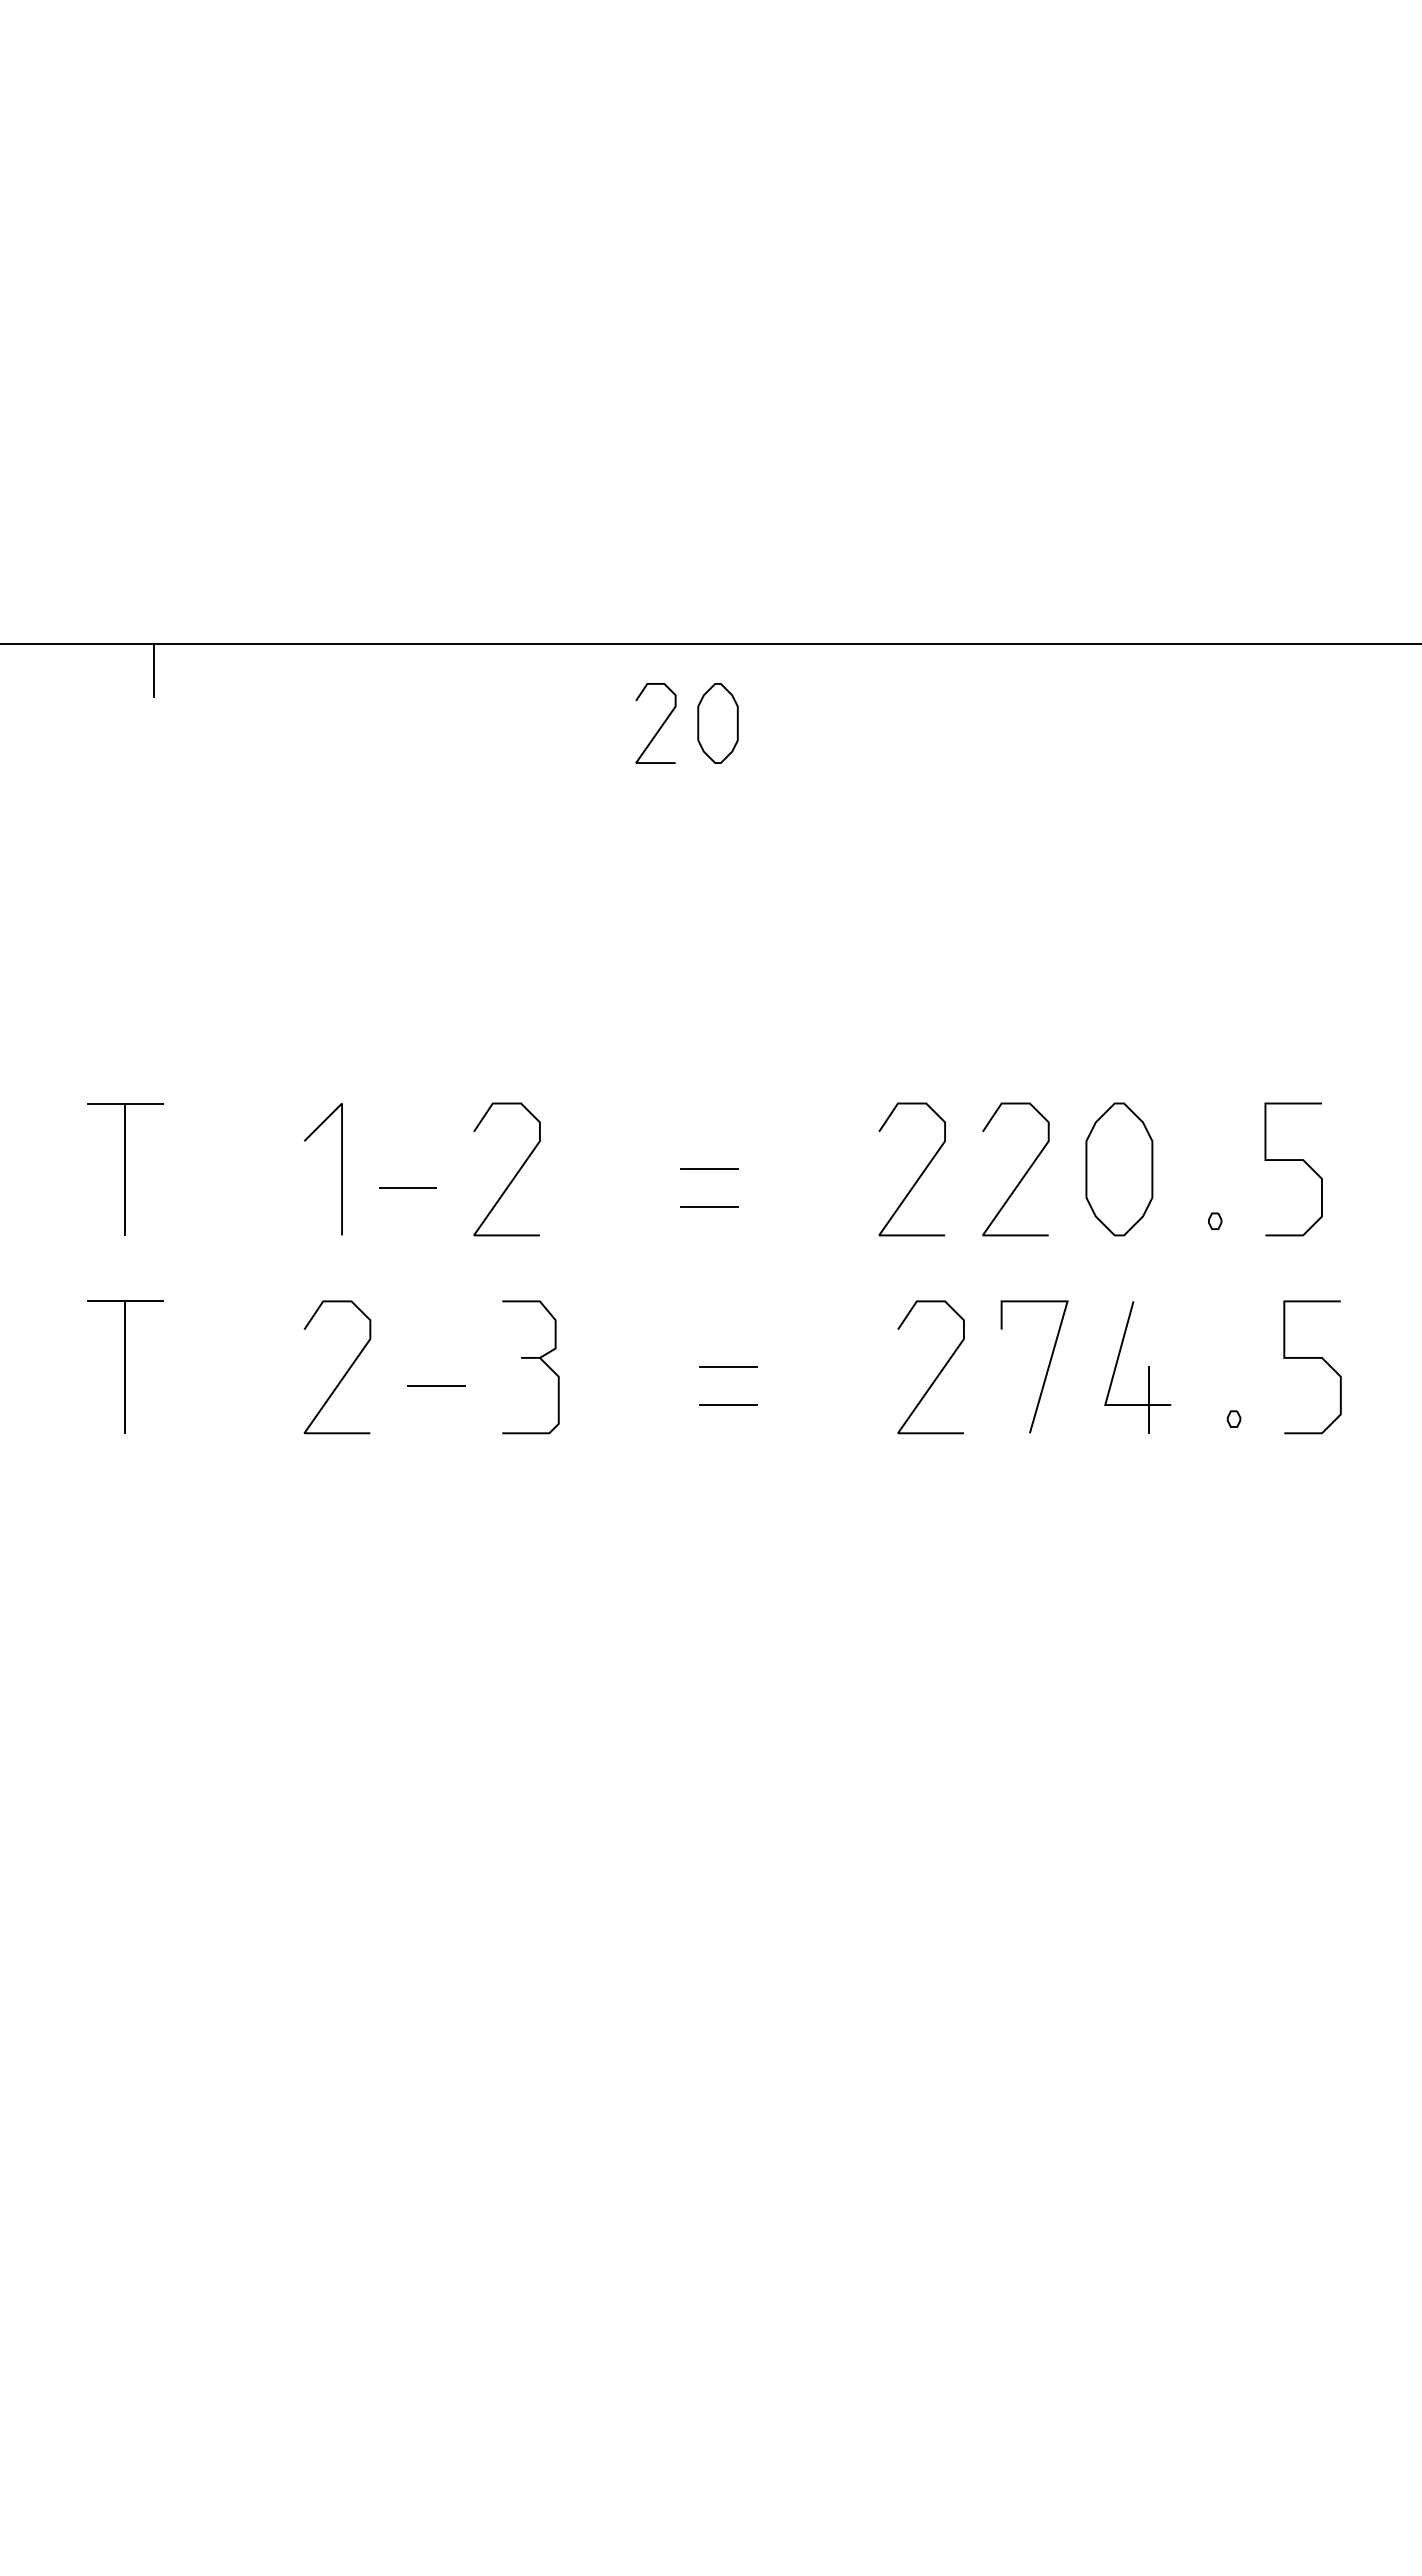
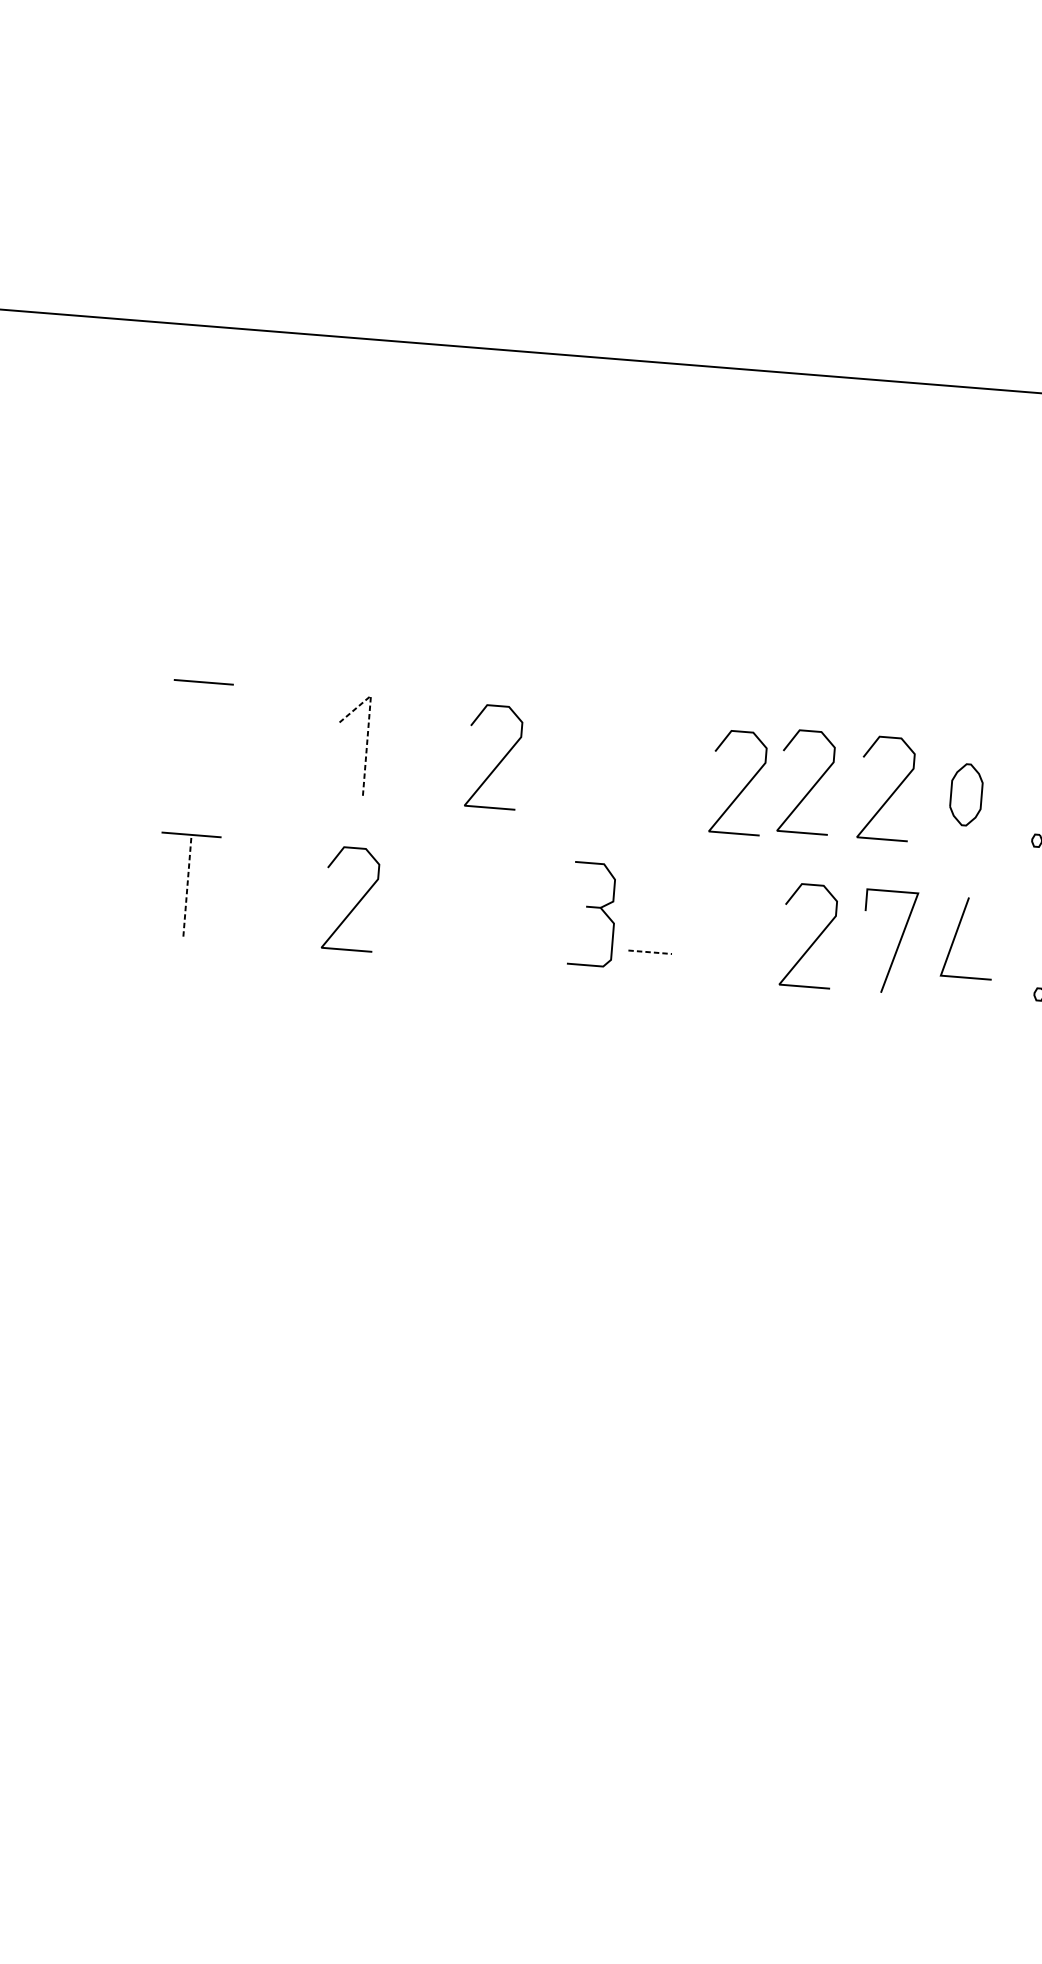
line: (153, 670) -> (252, 350), removed
part: (717, 723) -> (684, 426), removed
curve: (659, 727) -> (639, 425), removed
line: (342, 1142) -> (368, 725), solid -> dashed
line: (125, 1169) -> (199, 733), removed
line: (709, 1169) -> (650, 769), removed
part: (1119, 1169) -> (966, 794), size x0.6
curve: (832, 1182) -> (744, 787), added
line: (407, 1188) -> (416, 765), removed
line: (709, 1207) -> (647, 798), removed
part: (530, 1358) -> (593, 907), moved
line: (125, 1367) -> (187, 885), solid -> dashed
line: (728, 1367) -> (652, 923), removed
line: (436, 1386) -> (426, 919), removed
line: (1149, 1400) -> (975, 974), removed
line: (728, 1405) -> (650, 952), solid -> dashed

